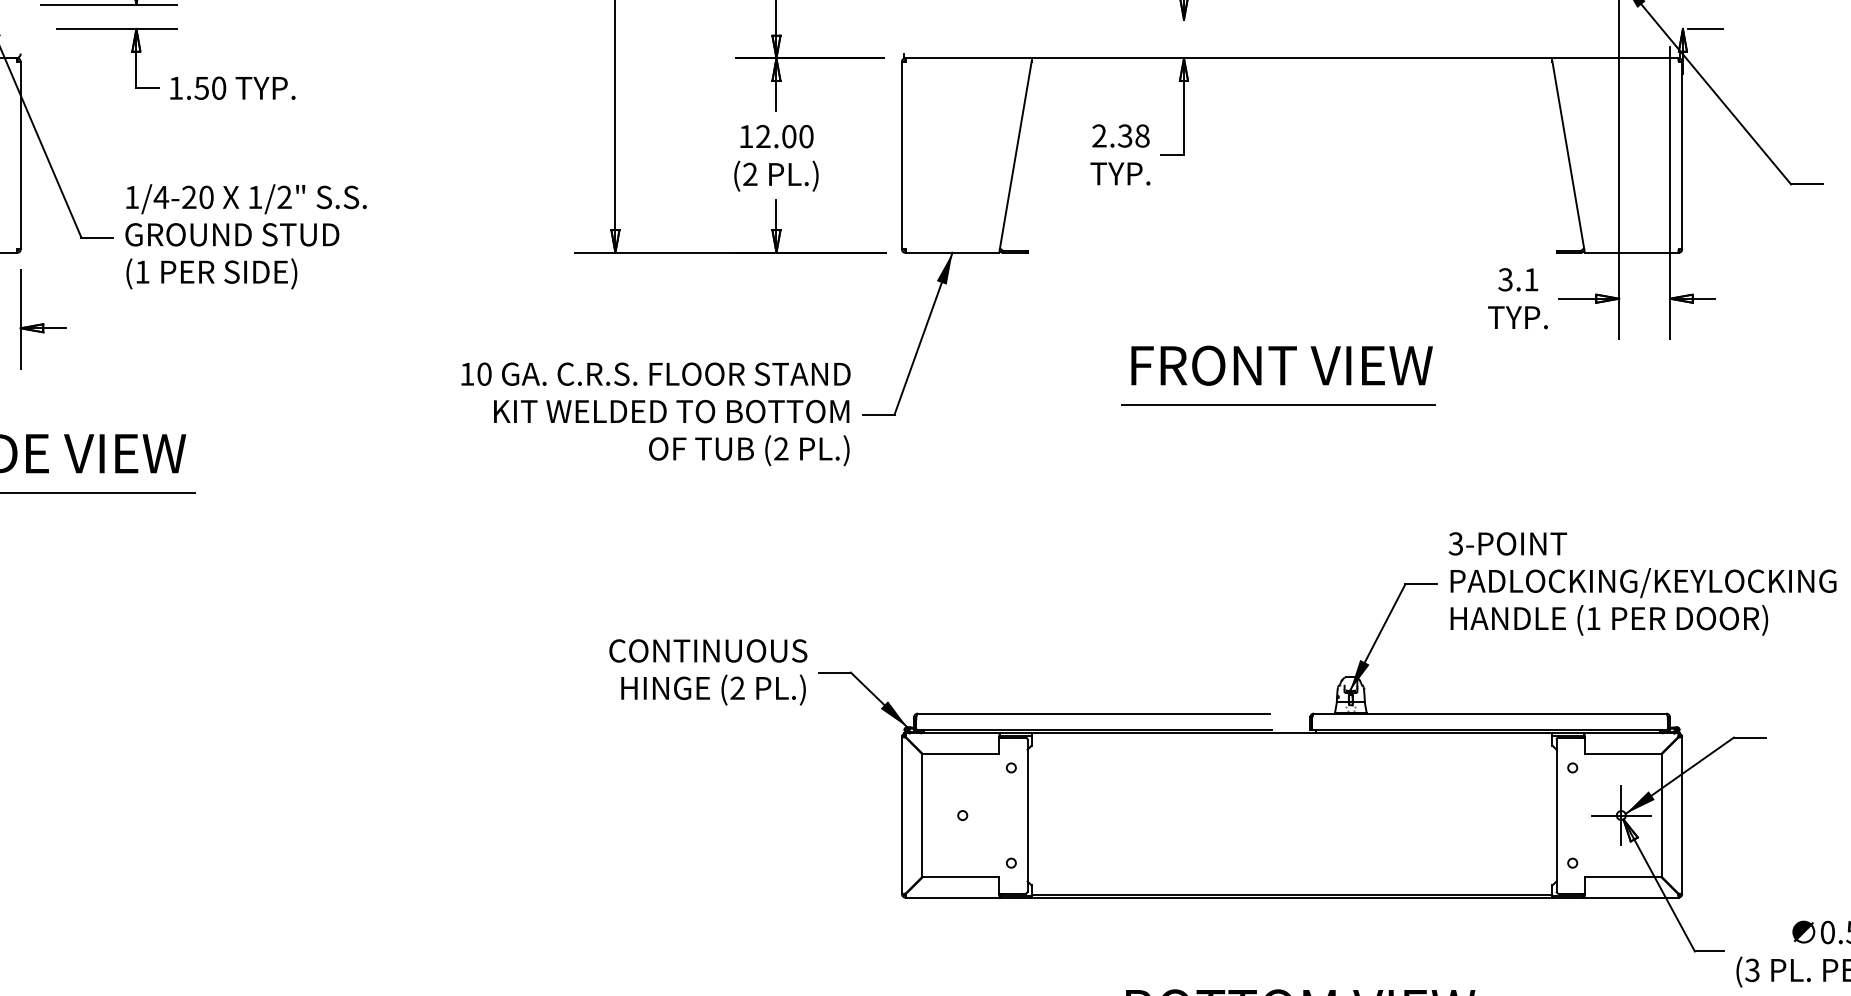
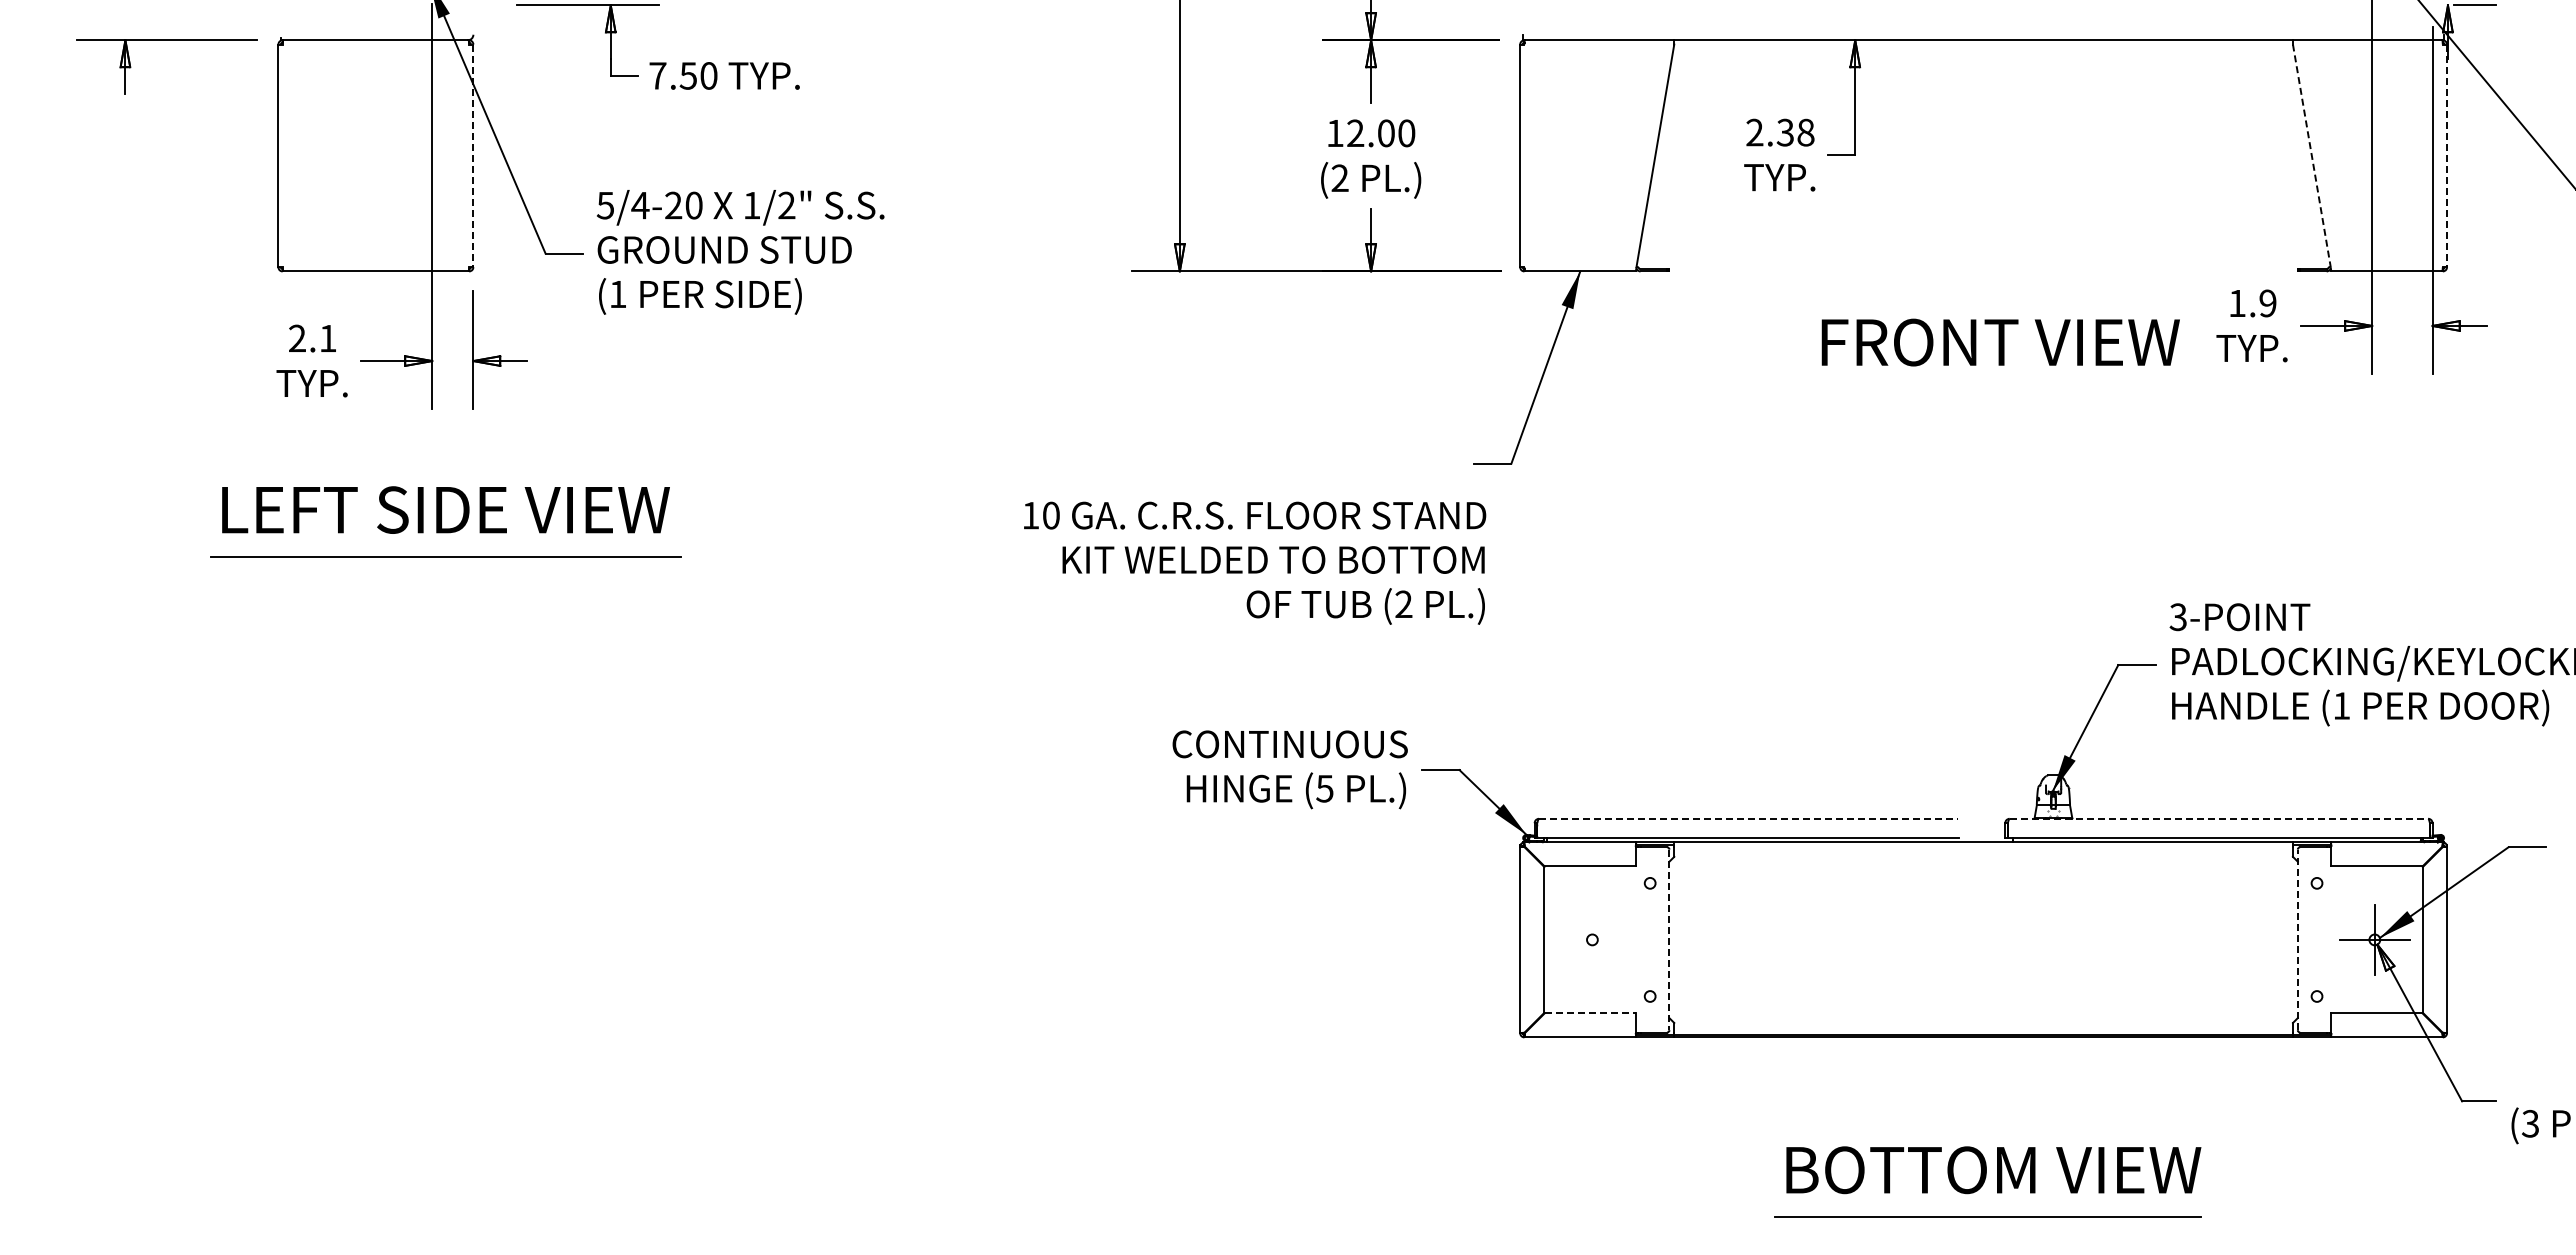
text: (175, 87) -> (657, 75), 1.50 -> 7.50
line: (1568, 155) -> (2311, 155), solid -> dashed
line: (20, 156) -> (473, 156), solid -> dashed
line: (1682, 156) -> (2447, 156), solid -> dashed
text: (131, 197) -> (604, 205), 1/4-20 -> 5/4-20
text: (1518, 279) -> (2252, 303), 3.1 -> 1.9
text: (1281, 365) -> (2000, 342), moved
line: (1278, 405) -> (1967, 452), removed
text: (656, 413) -> (1255, 562), moved
text: (737, 688) -> (1324, 788), (2 -> (5
line: (1094, 713) -> (1748, 818), solid -> dashed
line: (1490, 713) -> (2219, 818), solid -> dashed
line: (1556, 815) -> (2297, 939), solid -> dashed
line: (1027, 816) -> (1669, 940), solid -> dashed
line: (961, 877) -> (1590, 1013), solid -> dashed

